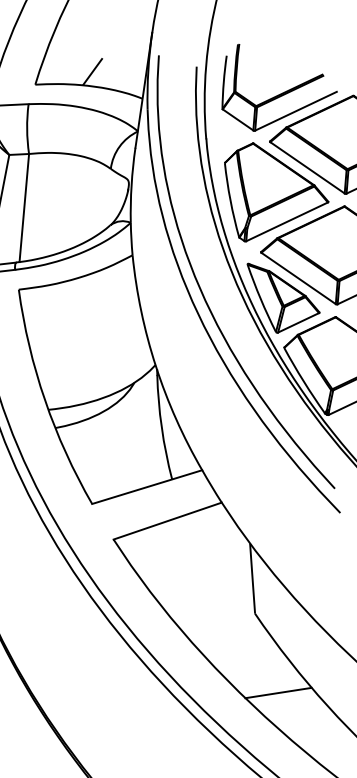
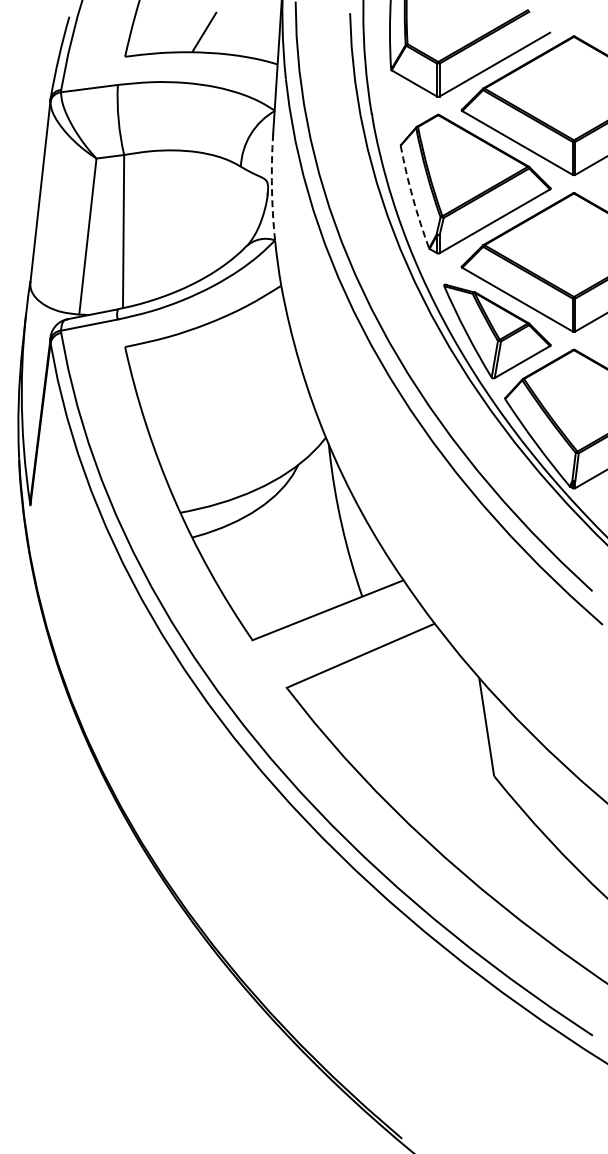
arc: (131, 185) -> (271, 187), solid -> dashed
arc: (230, 200) -> (412, 197), solid -> dashed
line: (278, 693) -> (536, 885), removed

